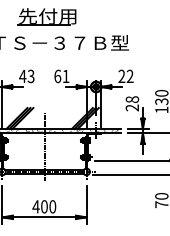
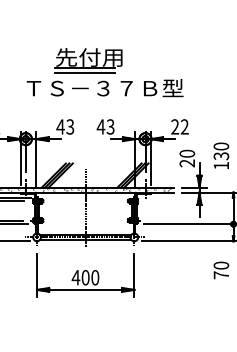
line: (43, 29) -> (84, 72), added
text: (61, 76) -> (105, 126), 61 -> 43
text: (132, 99) -> (187, 153), 28 -> 20

